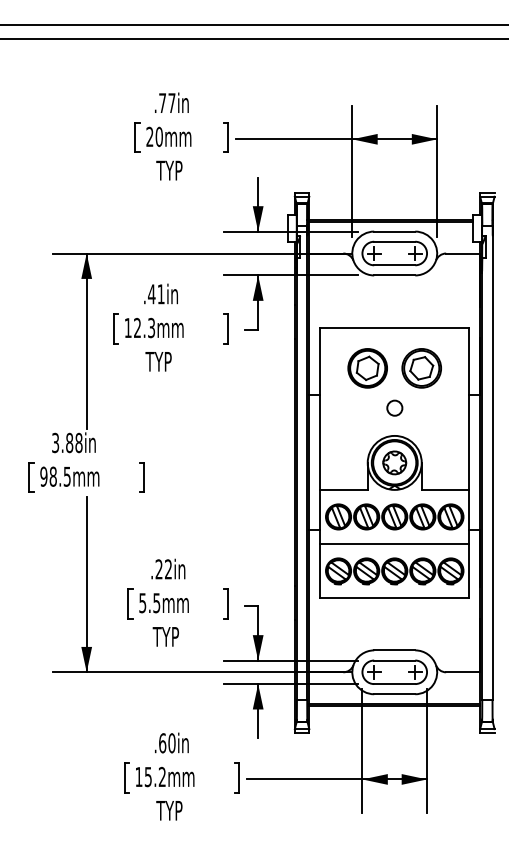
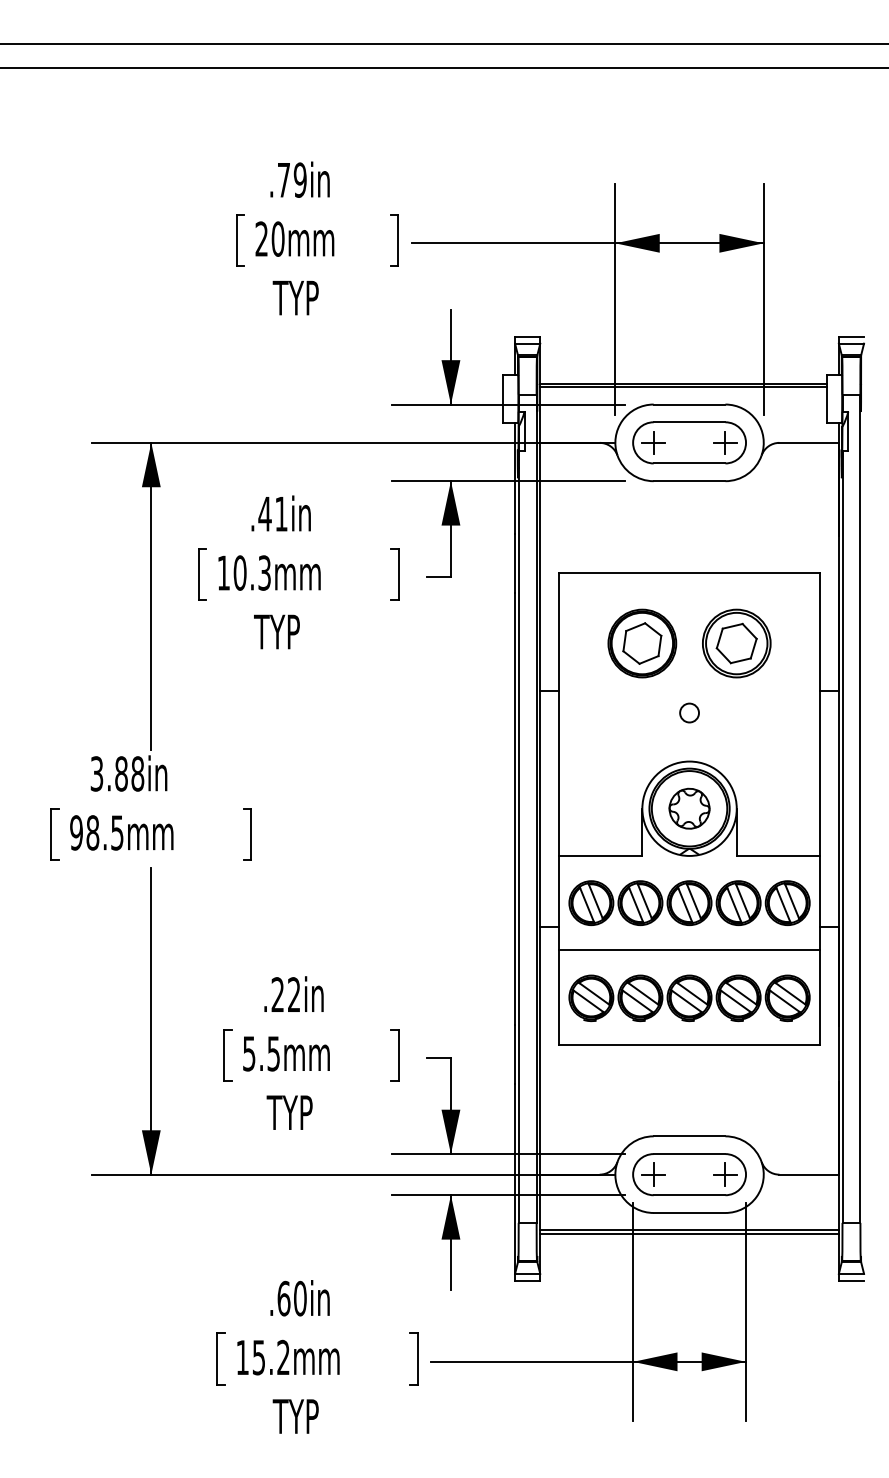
text: (171, 103) -> (299, 180), .77in -> .79in
text: (137, 328) -> (240, 573), 12.3mm -> 10.3mm
circle: (394, 407) -> (689, 711), size x0.71

